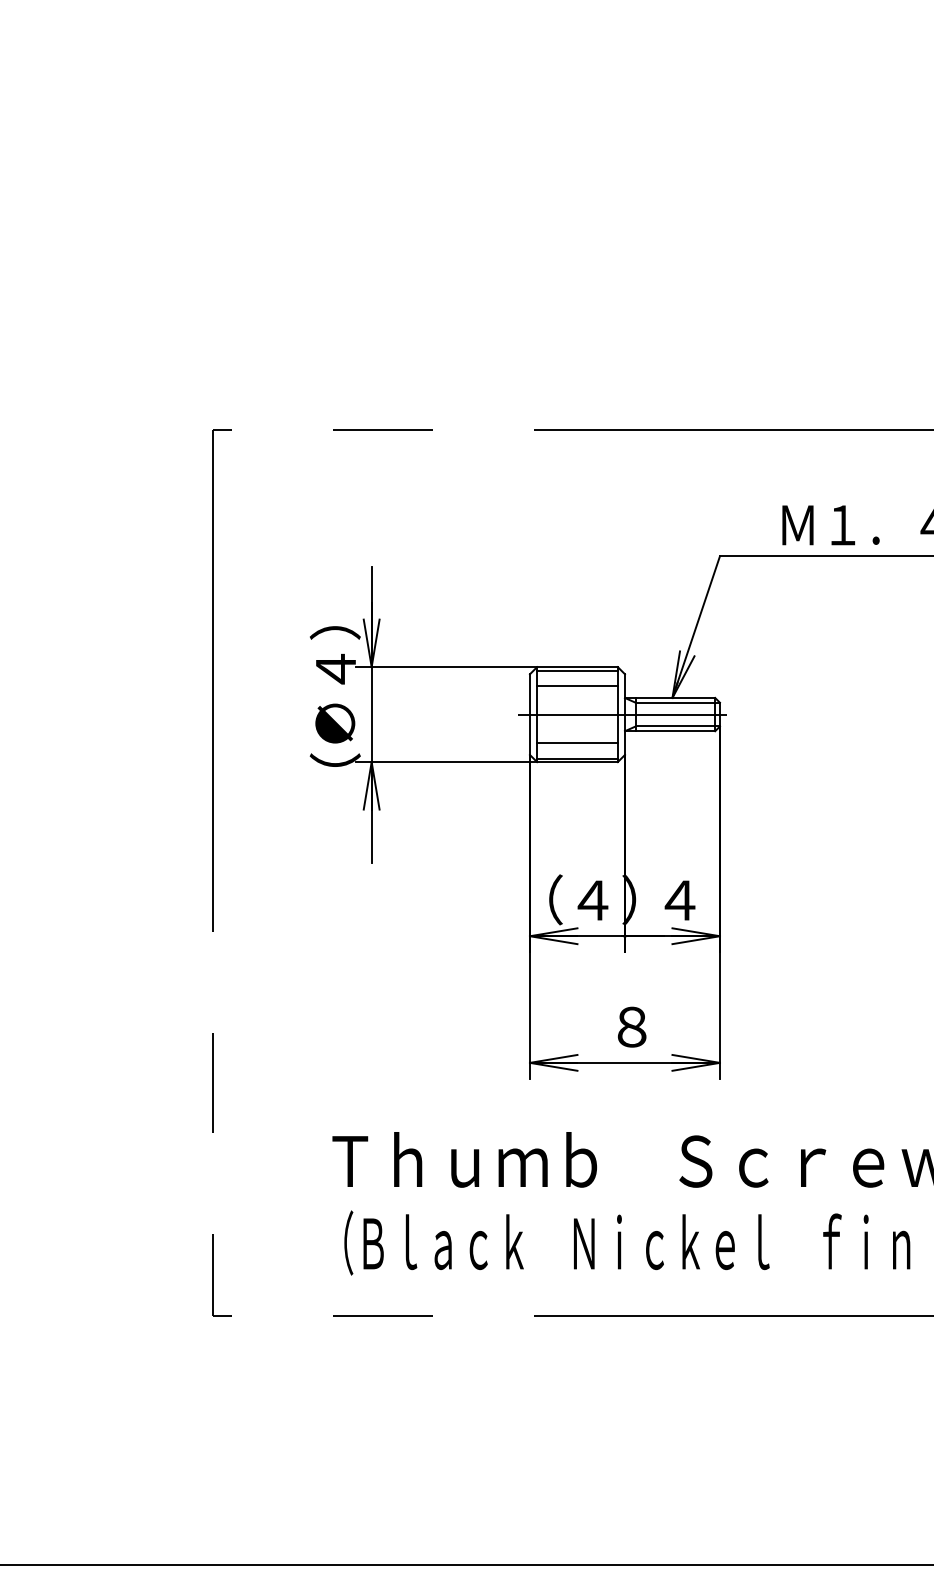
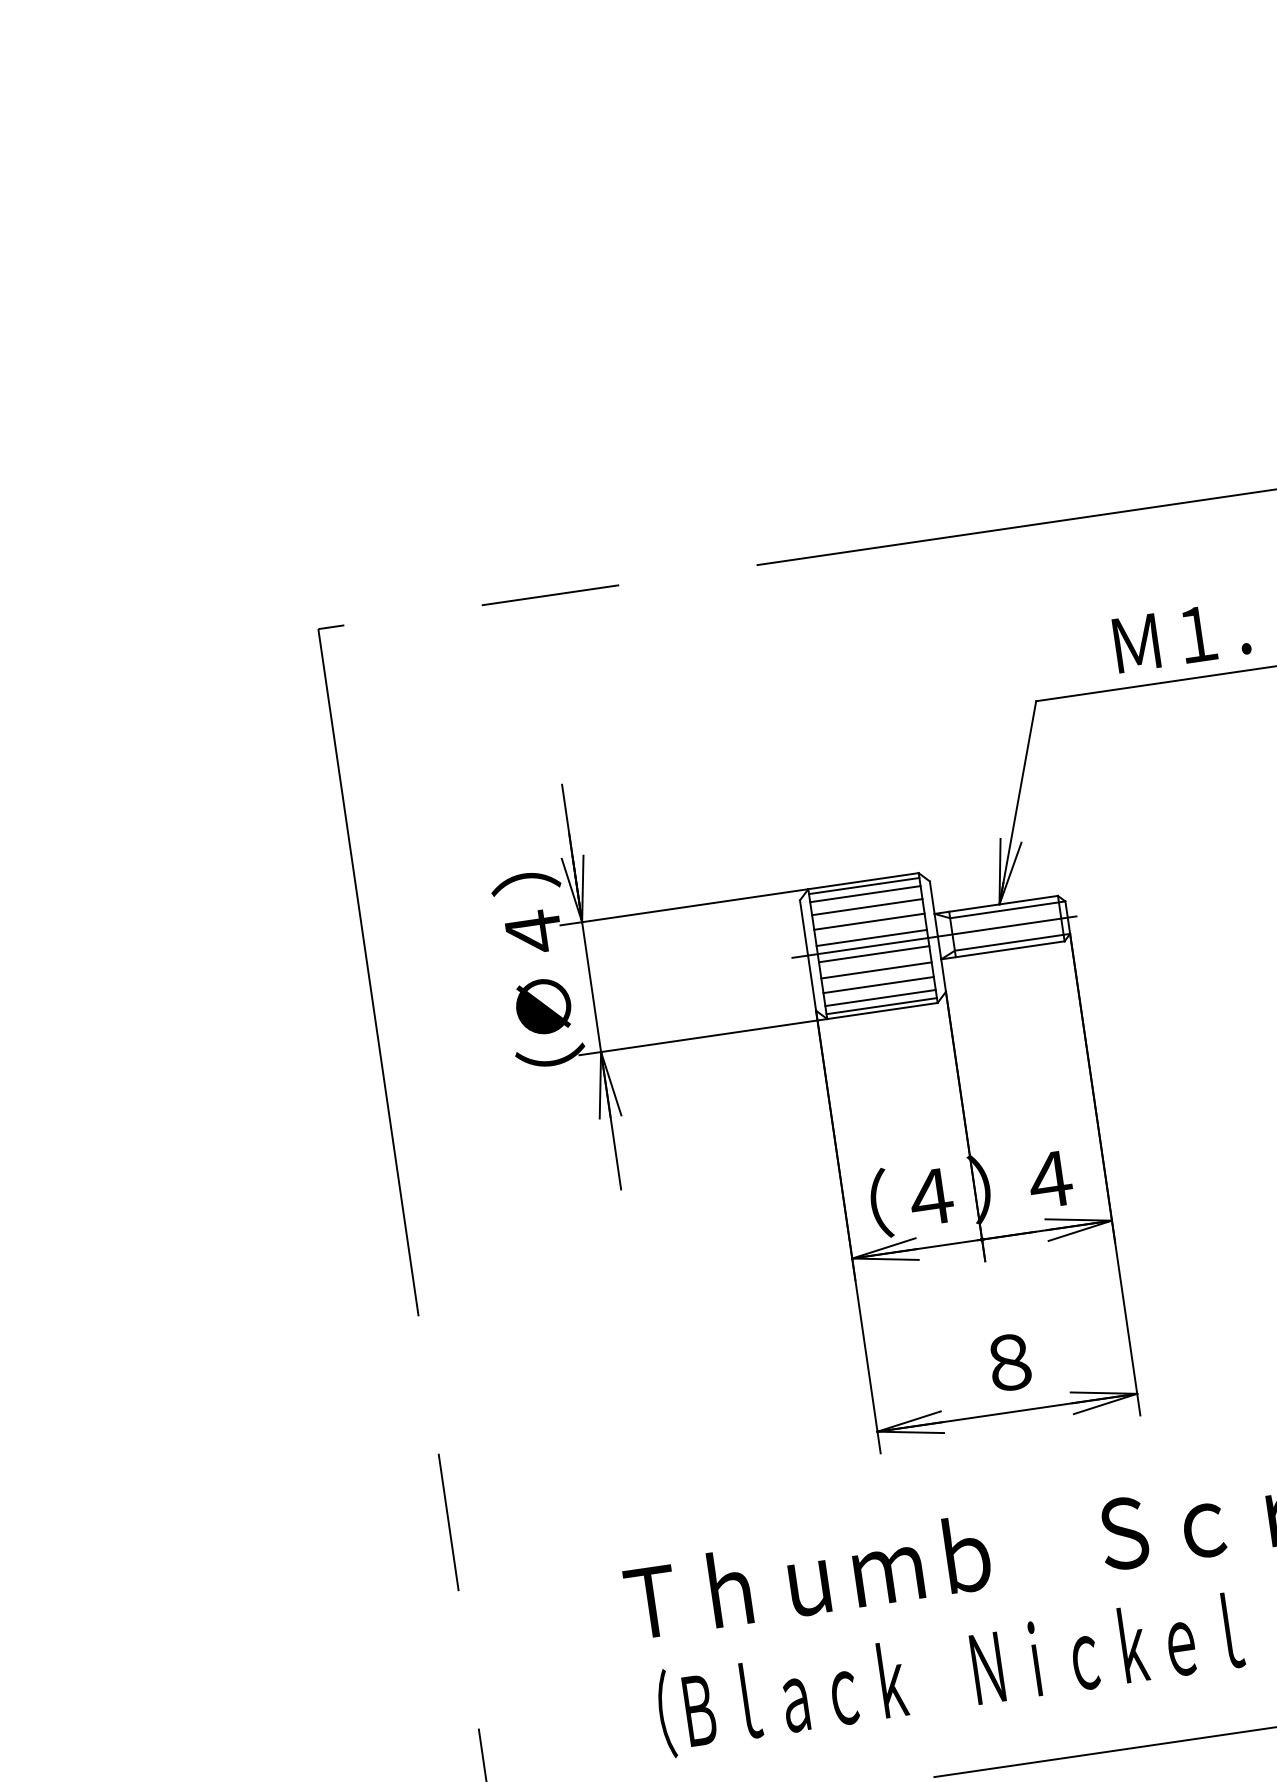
line: (577, 676) -> (865, 893), added
line: (577, 696) -> (869, 921), added
line: (577, 708) -> (871, 937), added
line: (577, 720) -> (874, 954), added
line: (577, 732) -> (876, 970), added
line: (577, 752) -> (880, 997), added

